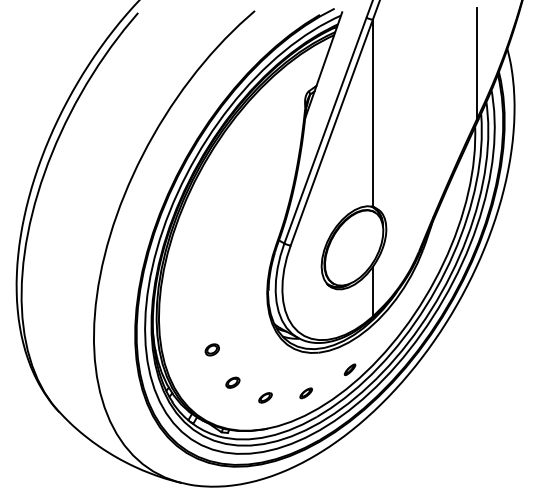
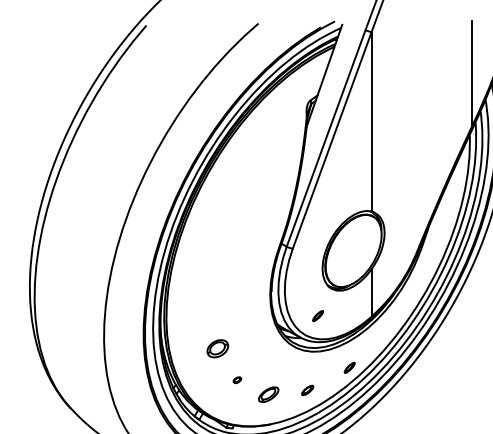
part: (316, 315) -> (317, 315), added
part: (211, 349) -> (216, 348), size x1.6
part: (232, 382) -> (236, 380), size x0.6
part: (265, 397) -> (268, 394), size x1.6

